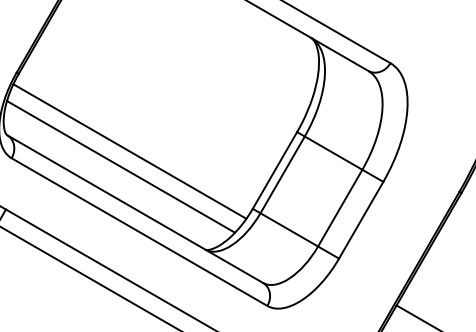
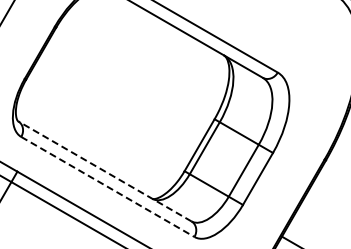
line: (130, 150) -> (101, 131), removed
line: (121, 166) -> (95, 142), removed
line: (134, 209) -> (104, 171), solid -> dashed
line: (140, 232) -> (108, 187), solid -> dashed

